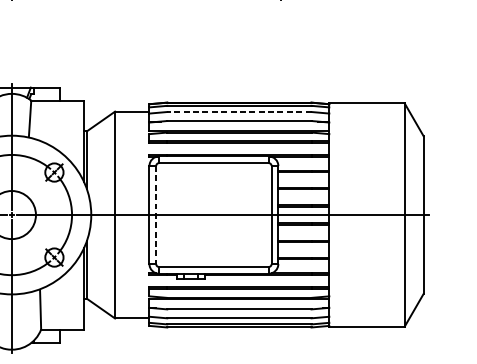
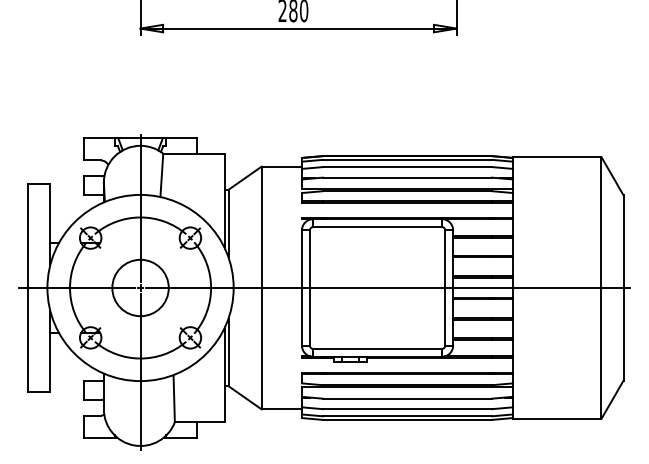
line: (239, 112) -> (407, 167), dashed -> solid
line: (155, 215) -> (309, 288), dashed -> solid

